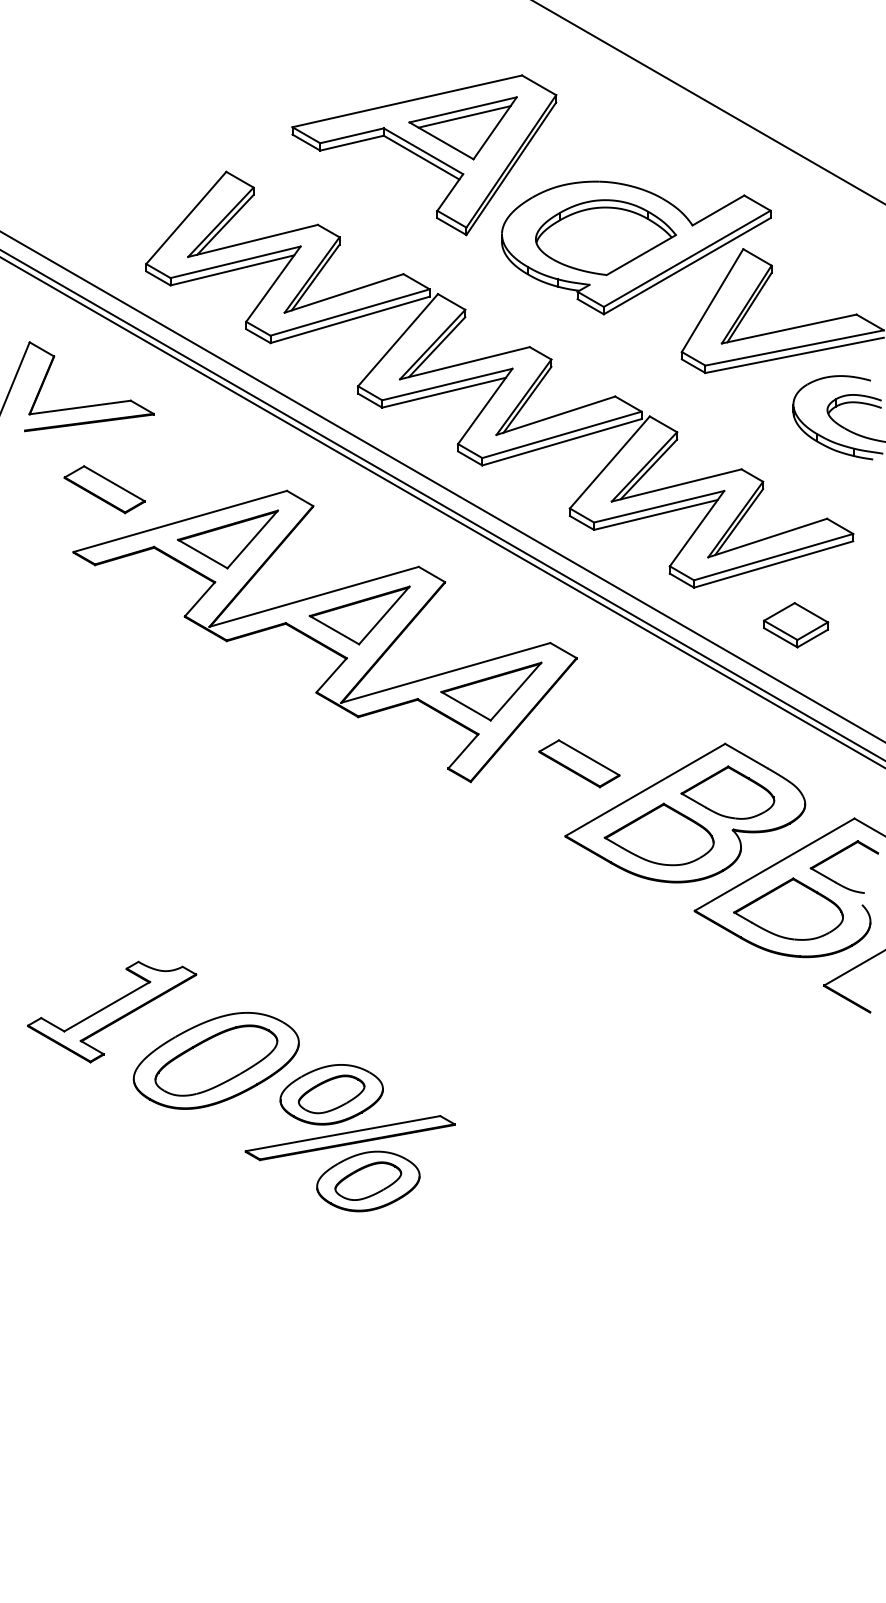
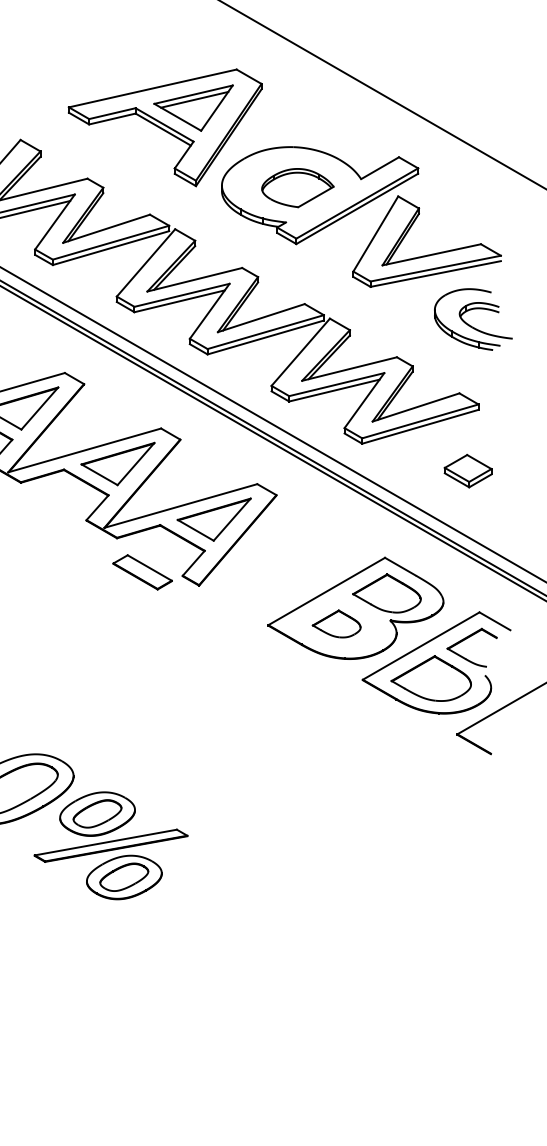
part: (605, 237) -> (297, 187), size x0.7
part: (796, 625) -> (468, 471), moved
part: (579, 763) -> (142, 572), moved
part: (658, 834) -> (336, 624), size x0.6

